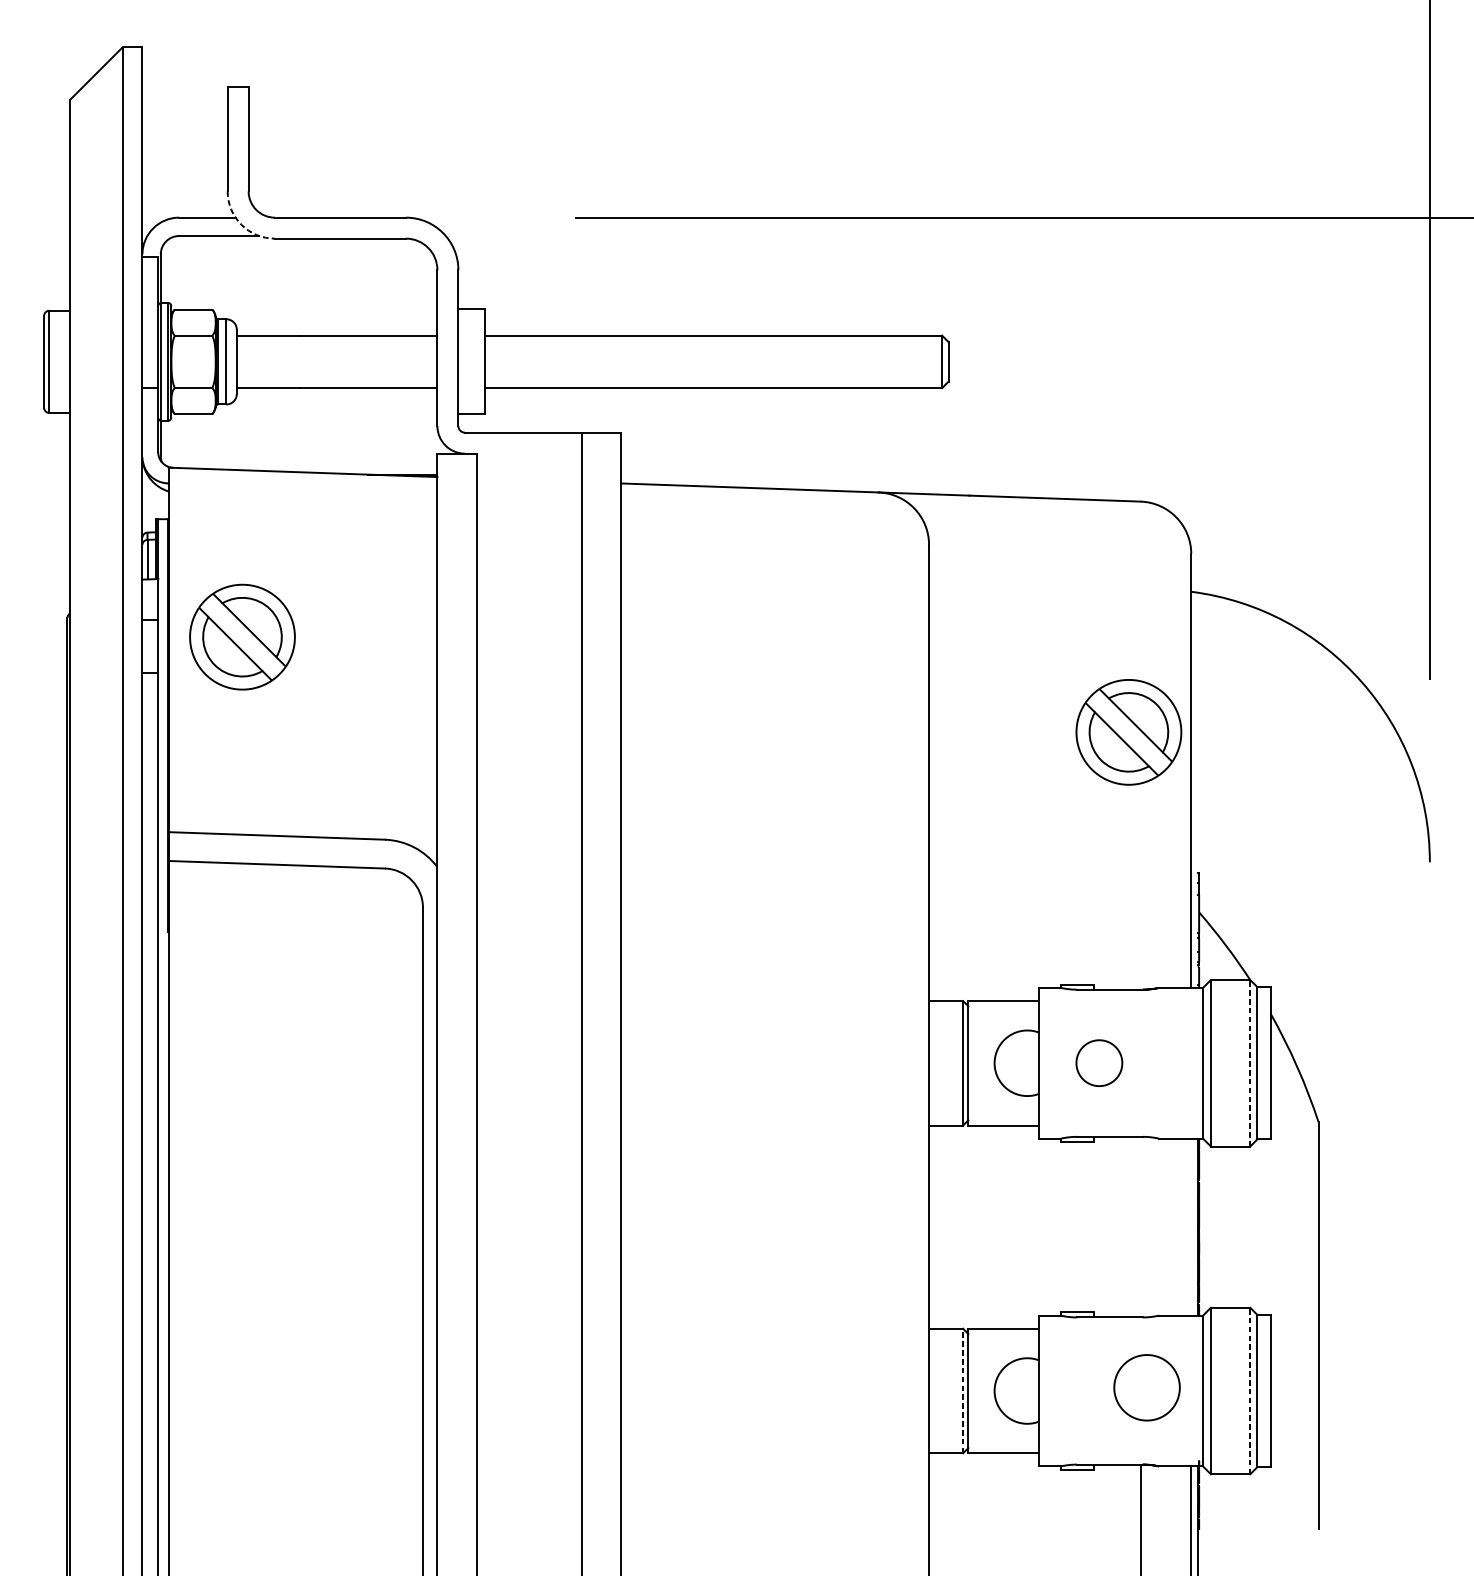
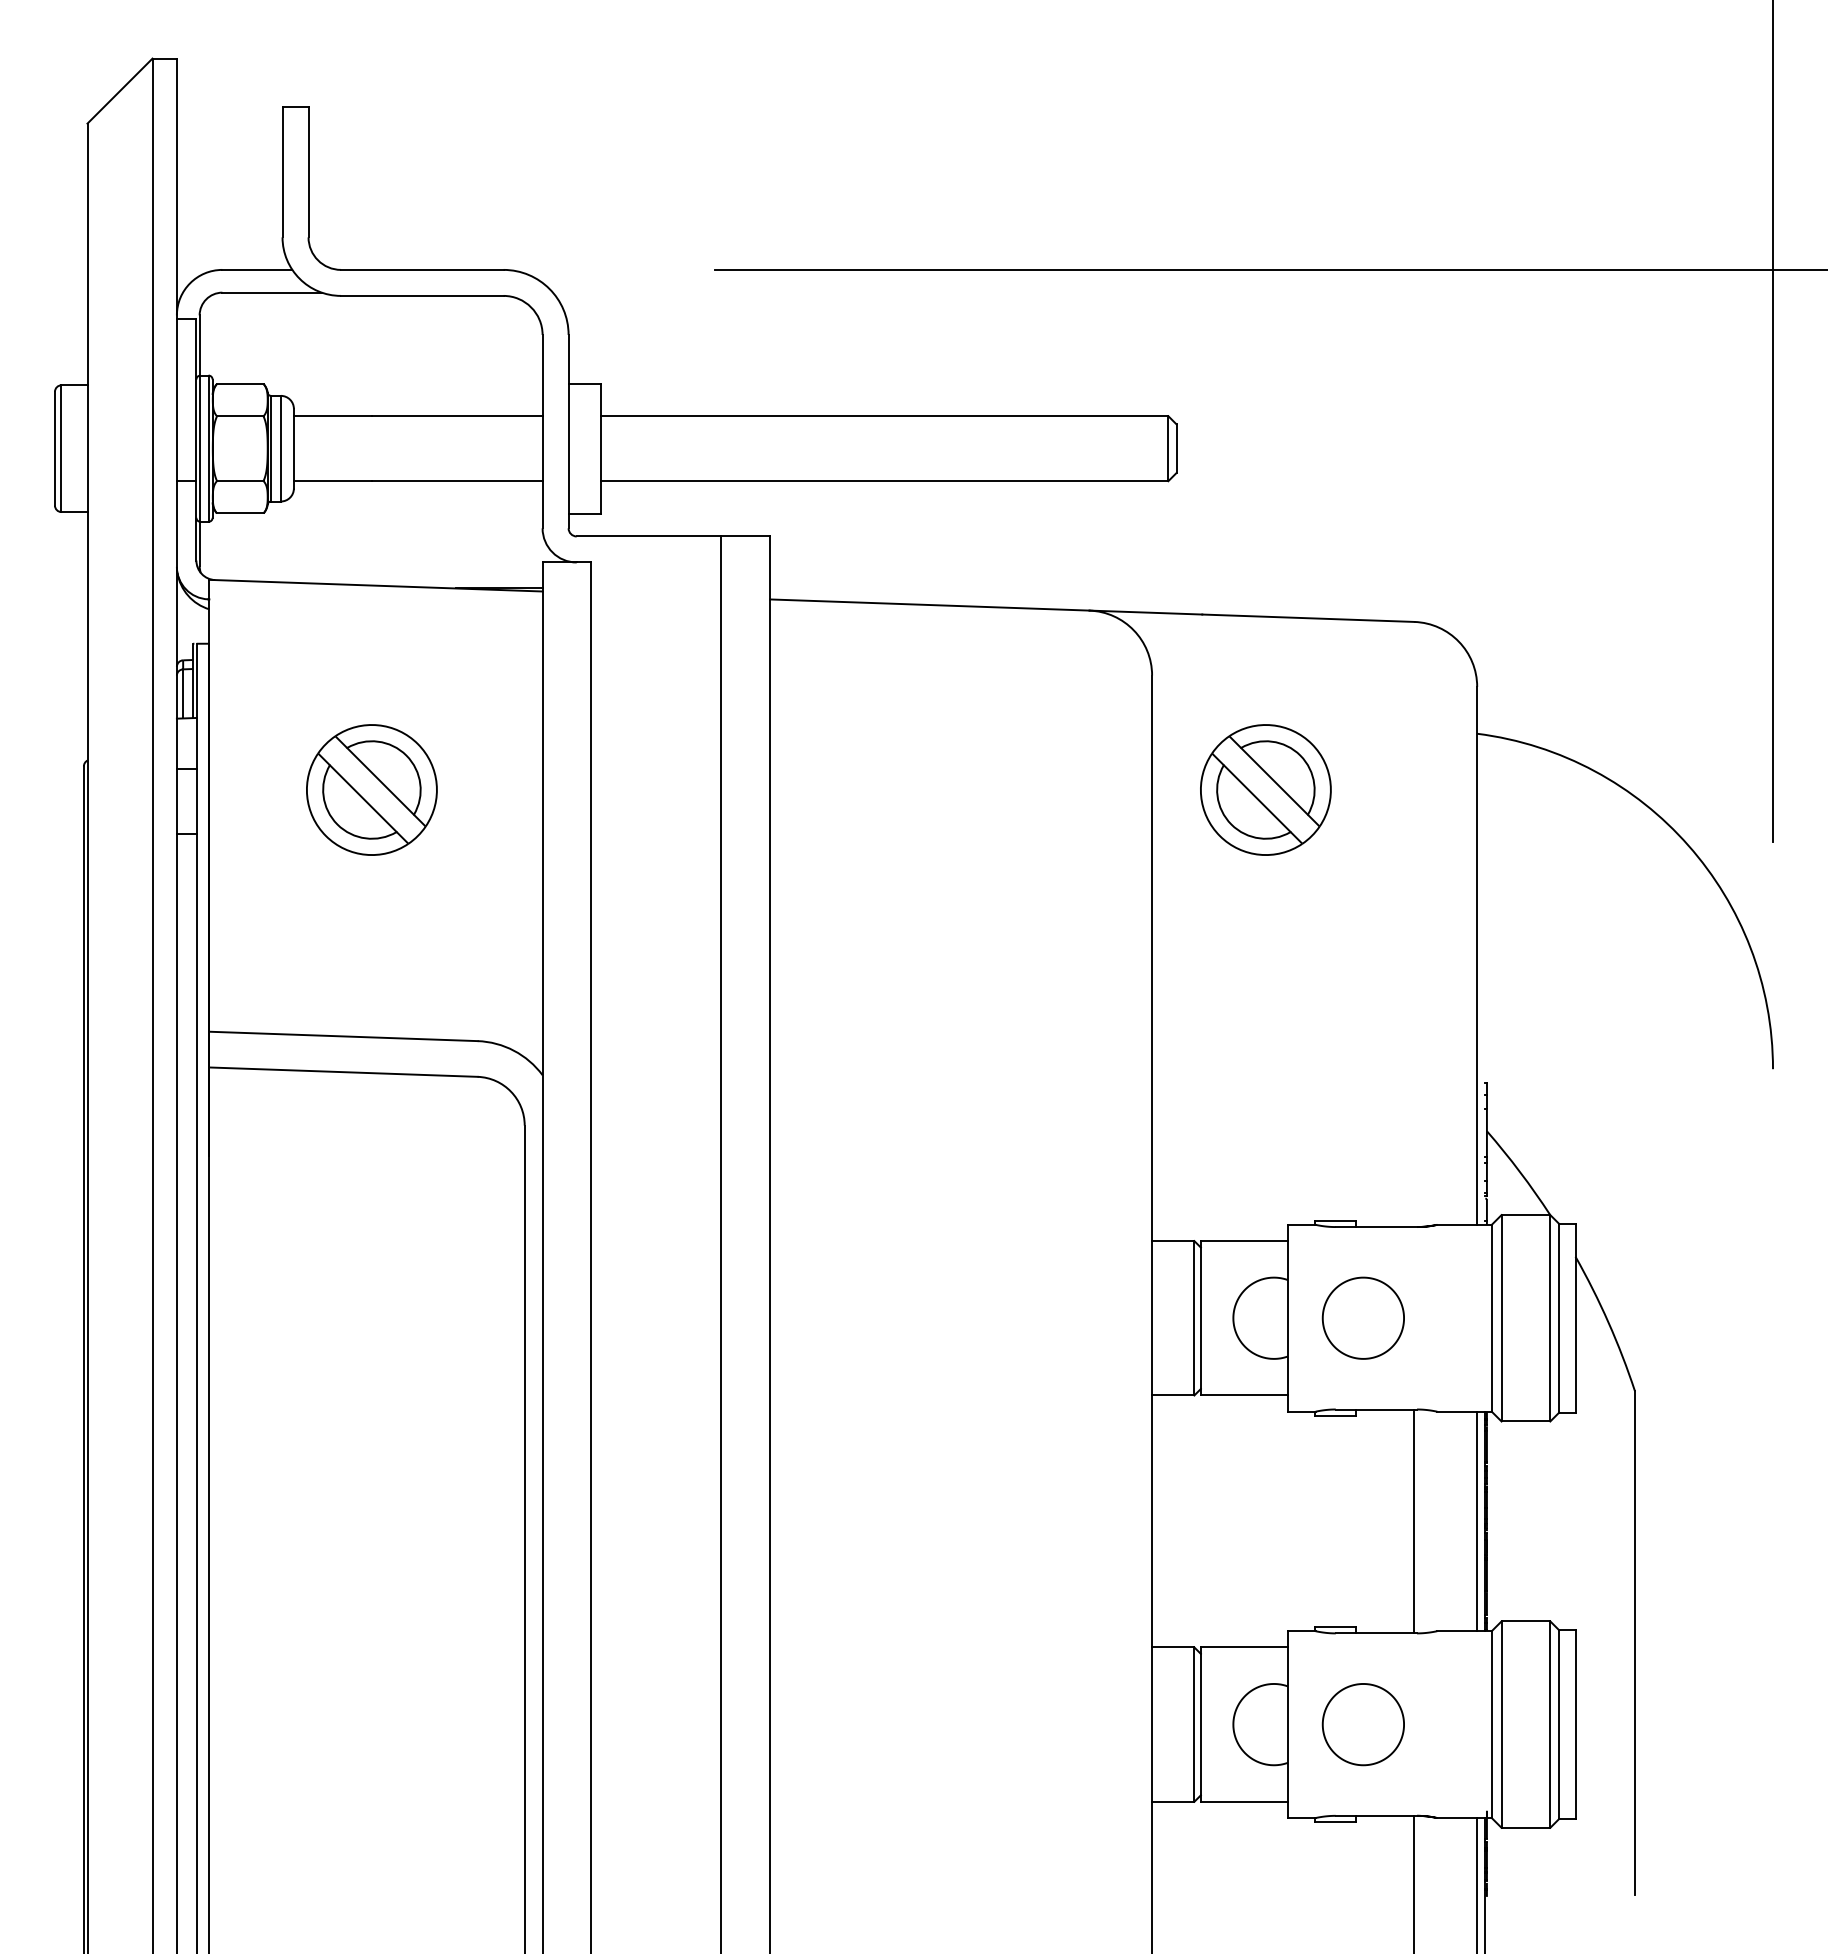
arc: (241, 224) -> (299, 278), dashed -> solid
part: (242, 636) -> (371, 789), moved
part: (1128, 731) -> (1265, 789), moved
part: (1098, 1062) -> (1362, 1317), size x1.43
line: (1250, 1062) -> (1550, 1317), dashed -> solid
line: (1140, 1227) -> (1414, 1521), added
line: (1191, 1227) -> (1477, 1521), added
part: (1146, 1387) -> (1362, 1724), moved
line: (963, 1390) -> (1194, 1724), dashed -> solid
line: (1250, 1390) -> (1550, 1724), dashed -> solid

